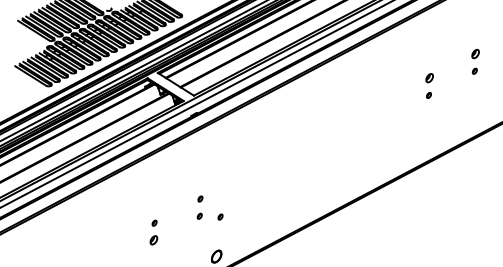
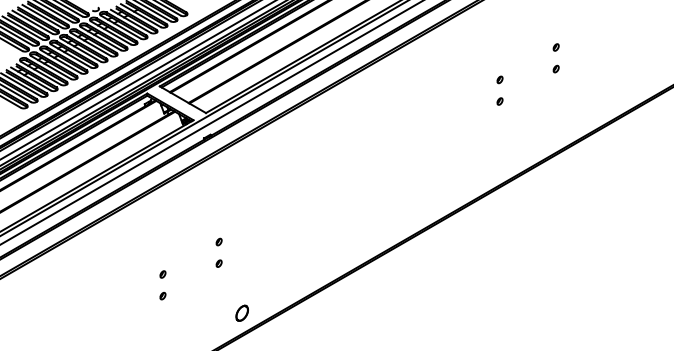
part: (474, 54) -> (555, 47), size x0.62
part: (429, 77) -> (499, 79), size x0.62
part: (220, 216) -> (244, 263), removed
part: (153, 240) -> (162, 296), size x0.62

